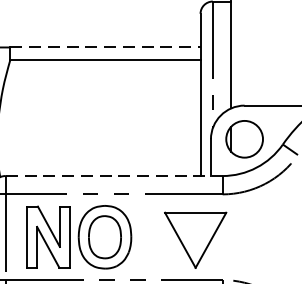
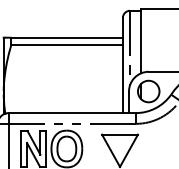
line: (106, 47) -> (67, 37), dashed -> solid
line: (114, 176) -> (72, 113), dashed -> solid

